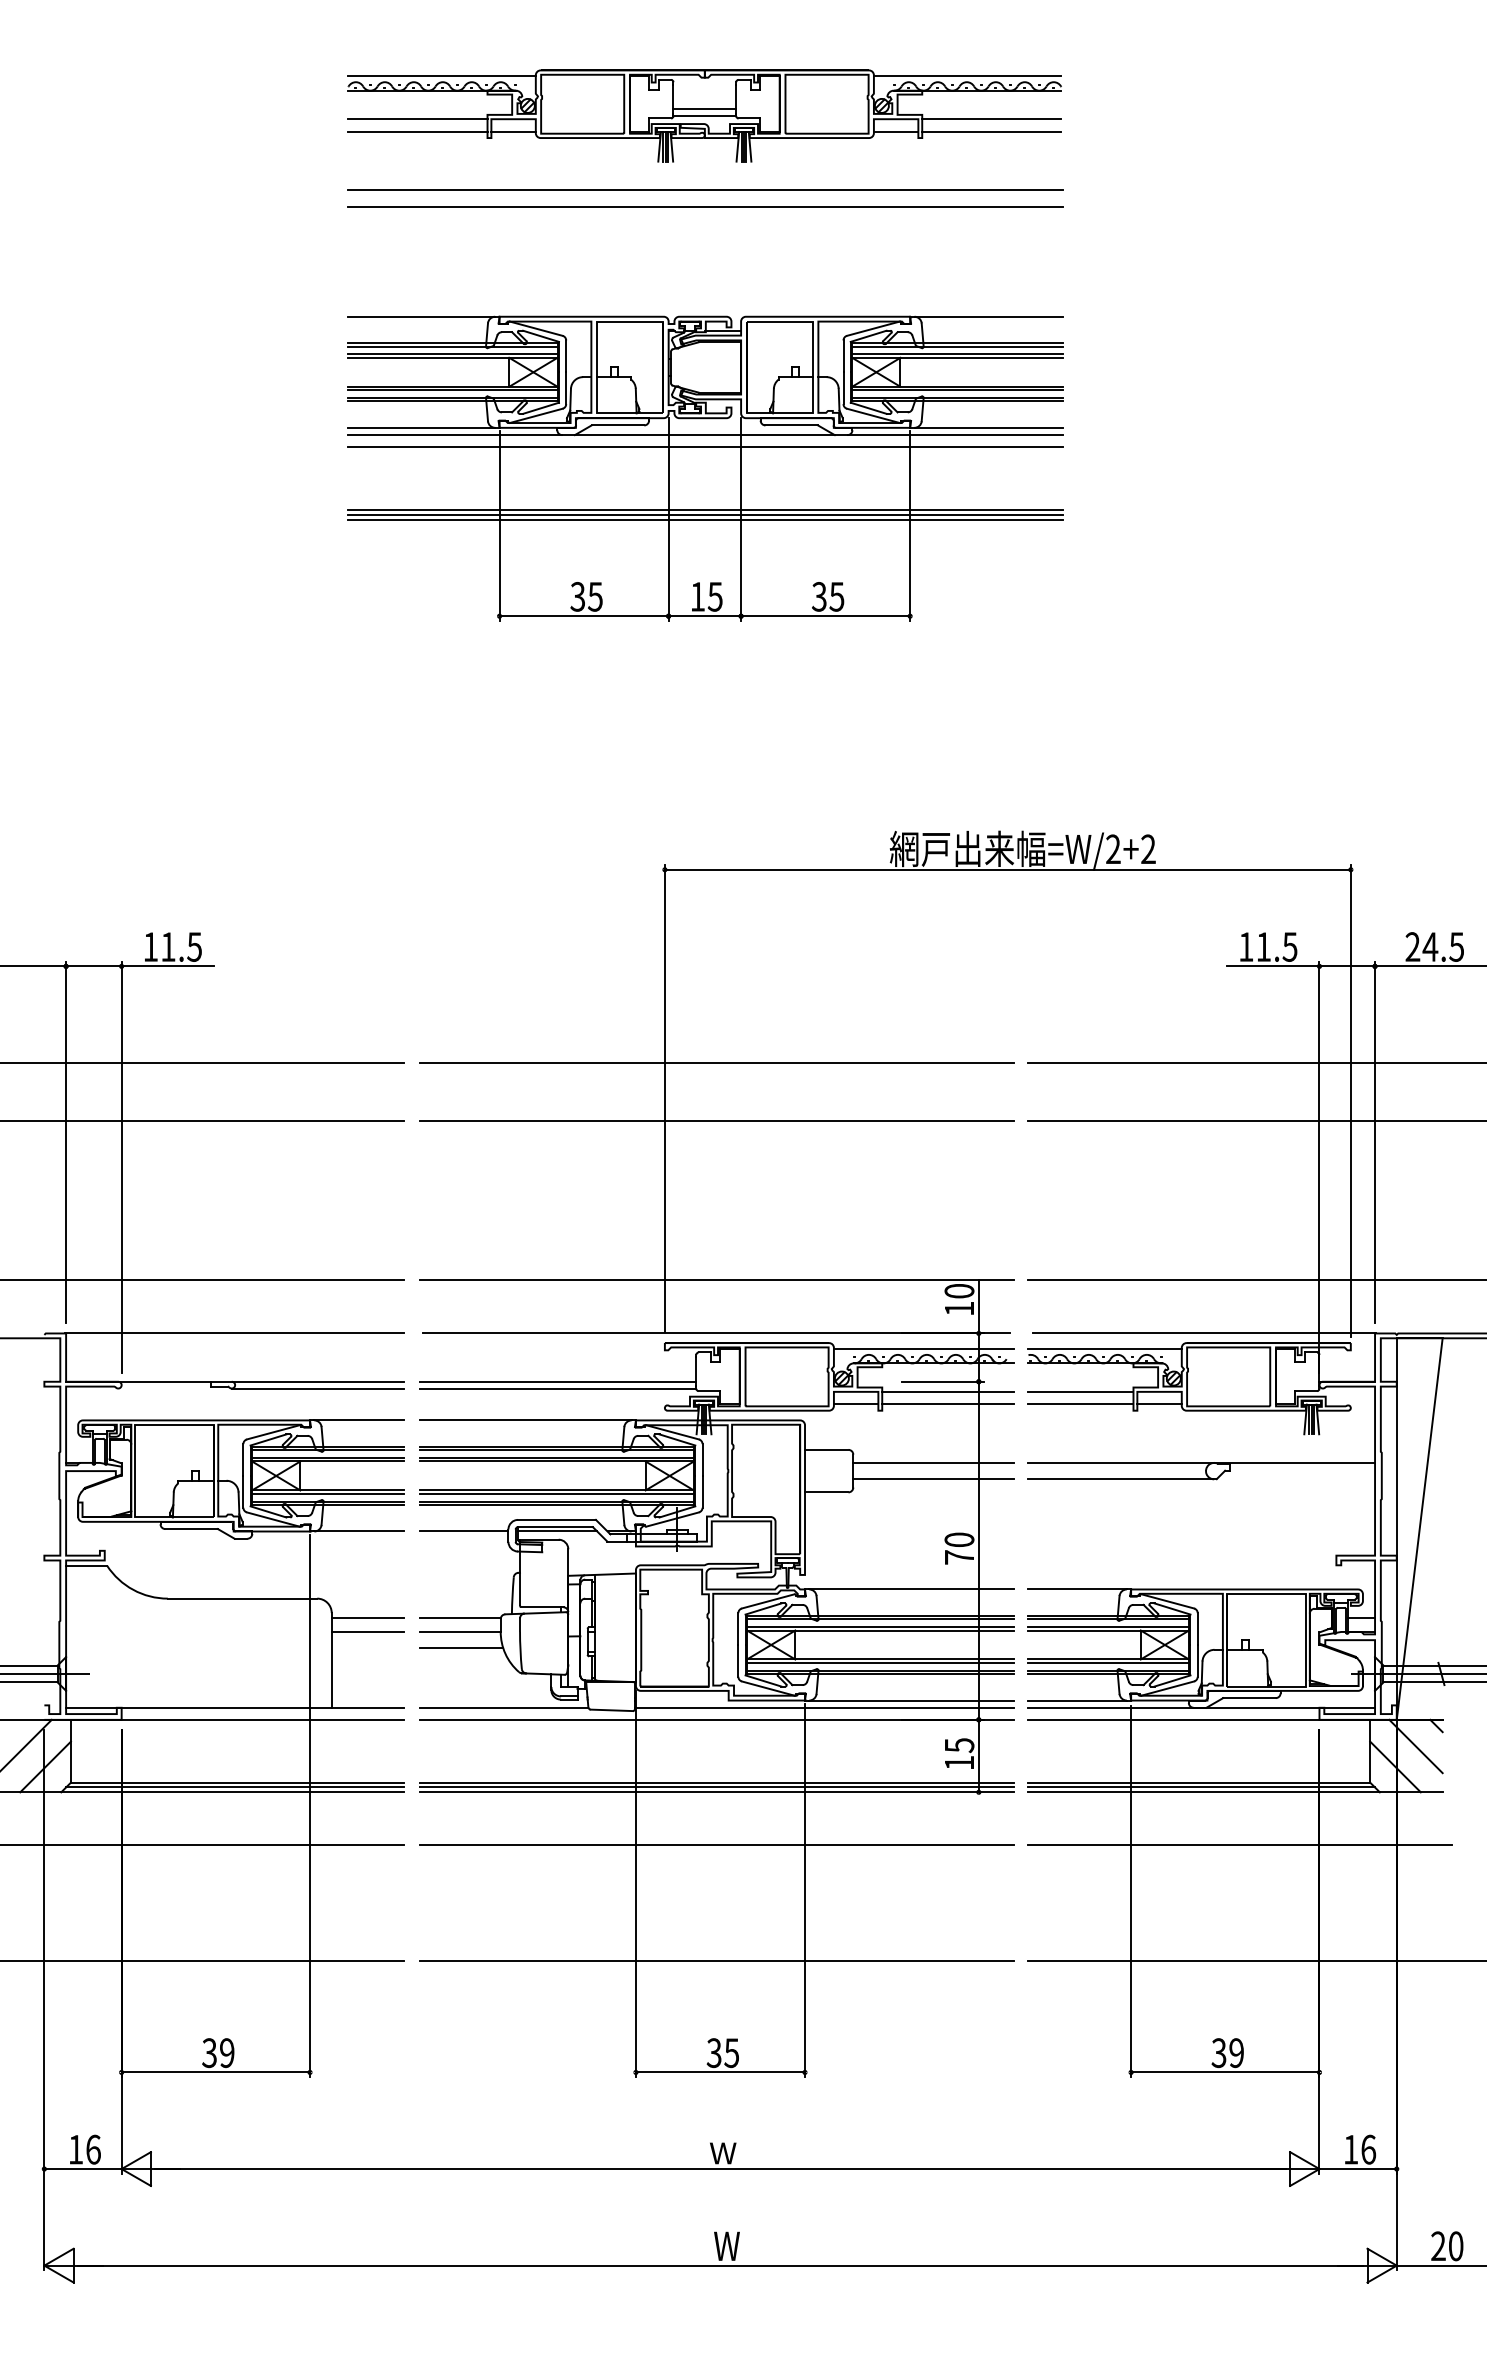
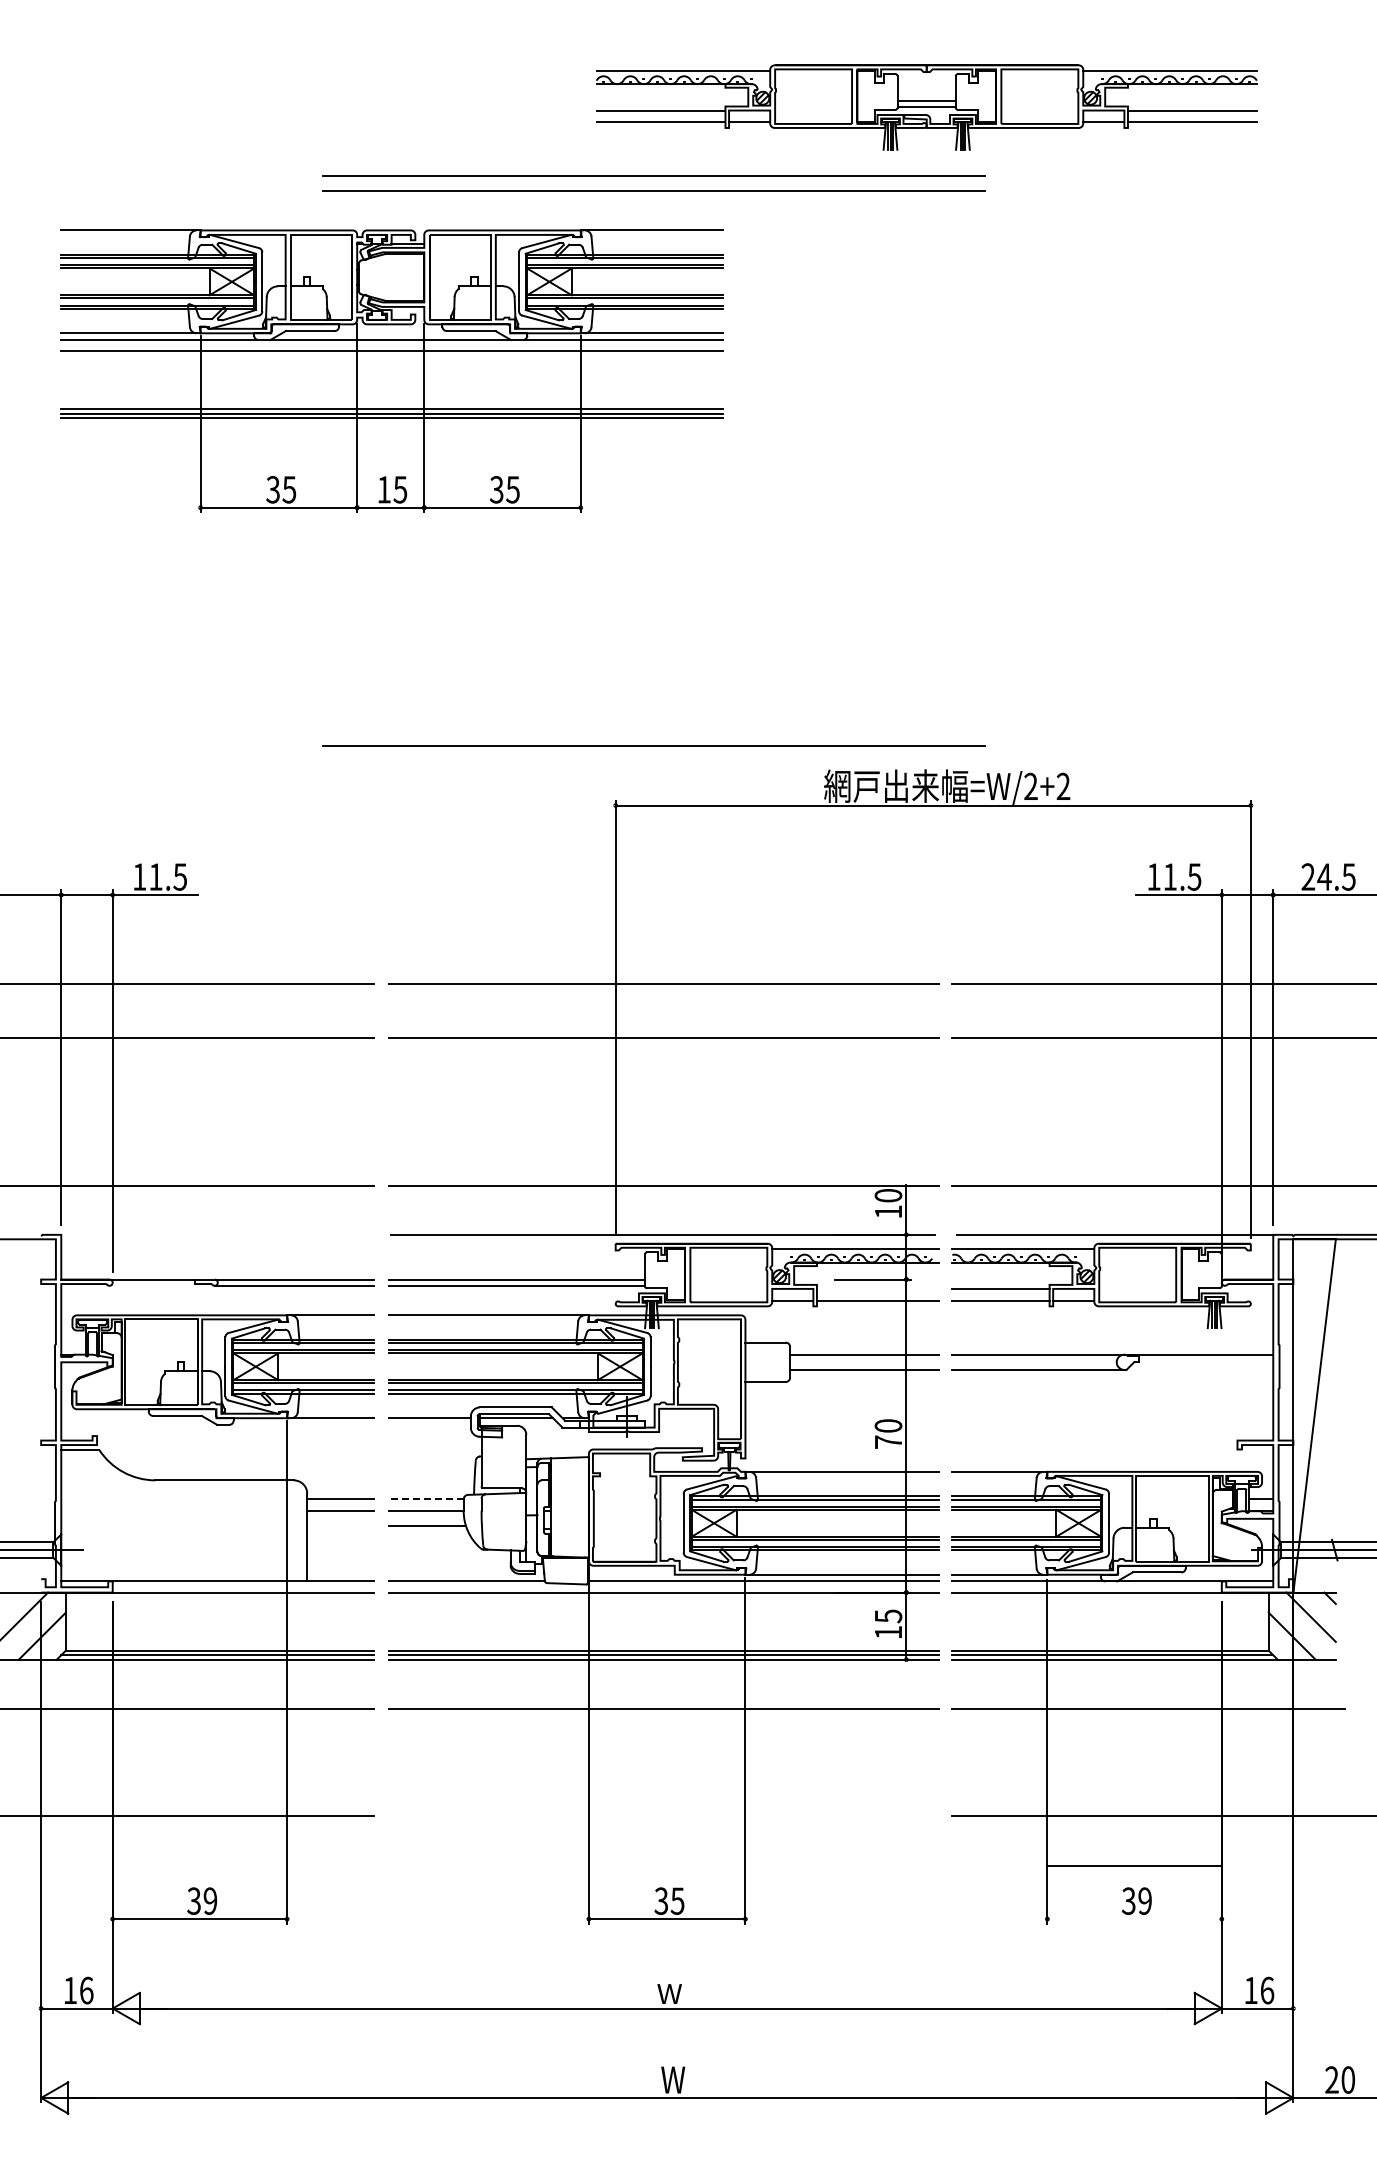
part: (704, 115) -> (926, 107), moved
part: (705, 468) -> (391, 370), moved
line: (705, 804) -> (653, 745), added
line: (233, 1333) -> (216, 1234), removed
line: (947, 1391) -> (877, 1288), removed
line: (459, 1618) -> (425, 1498), solid -> dashed
line: (716, 1961) -> (663, 1816), removed
line: (1225, 2072) -> (1134, 1866), moved

